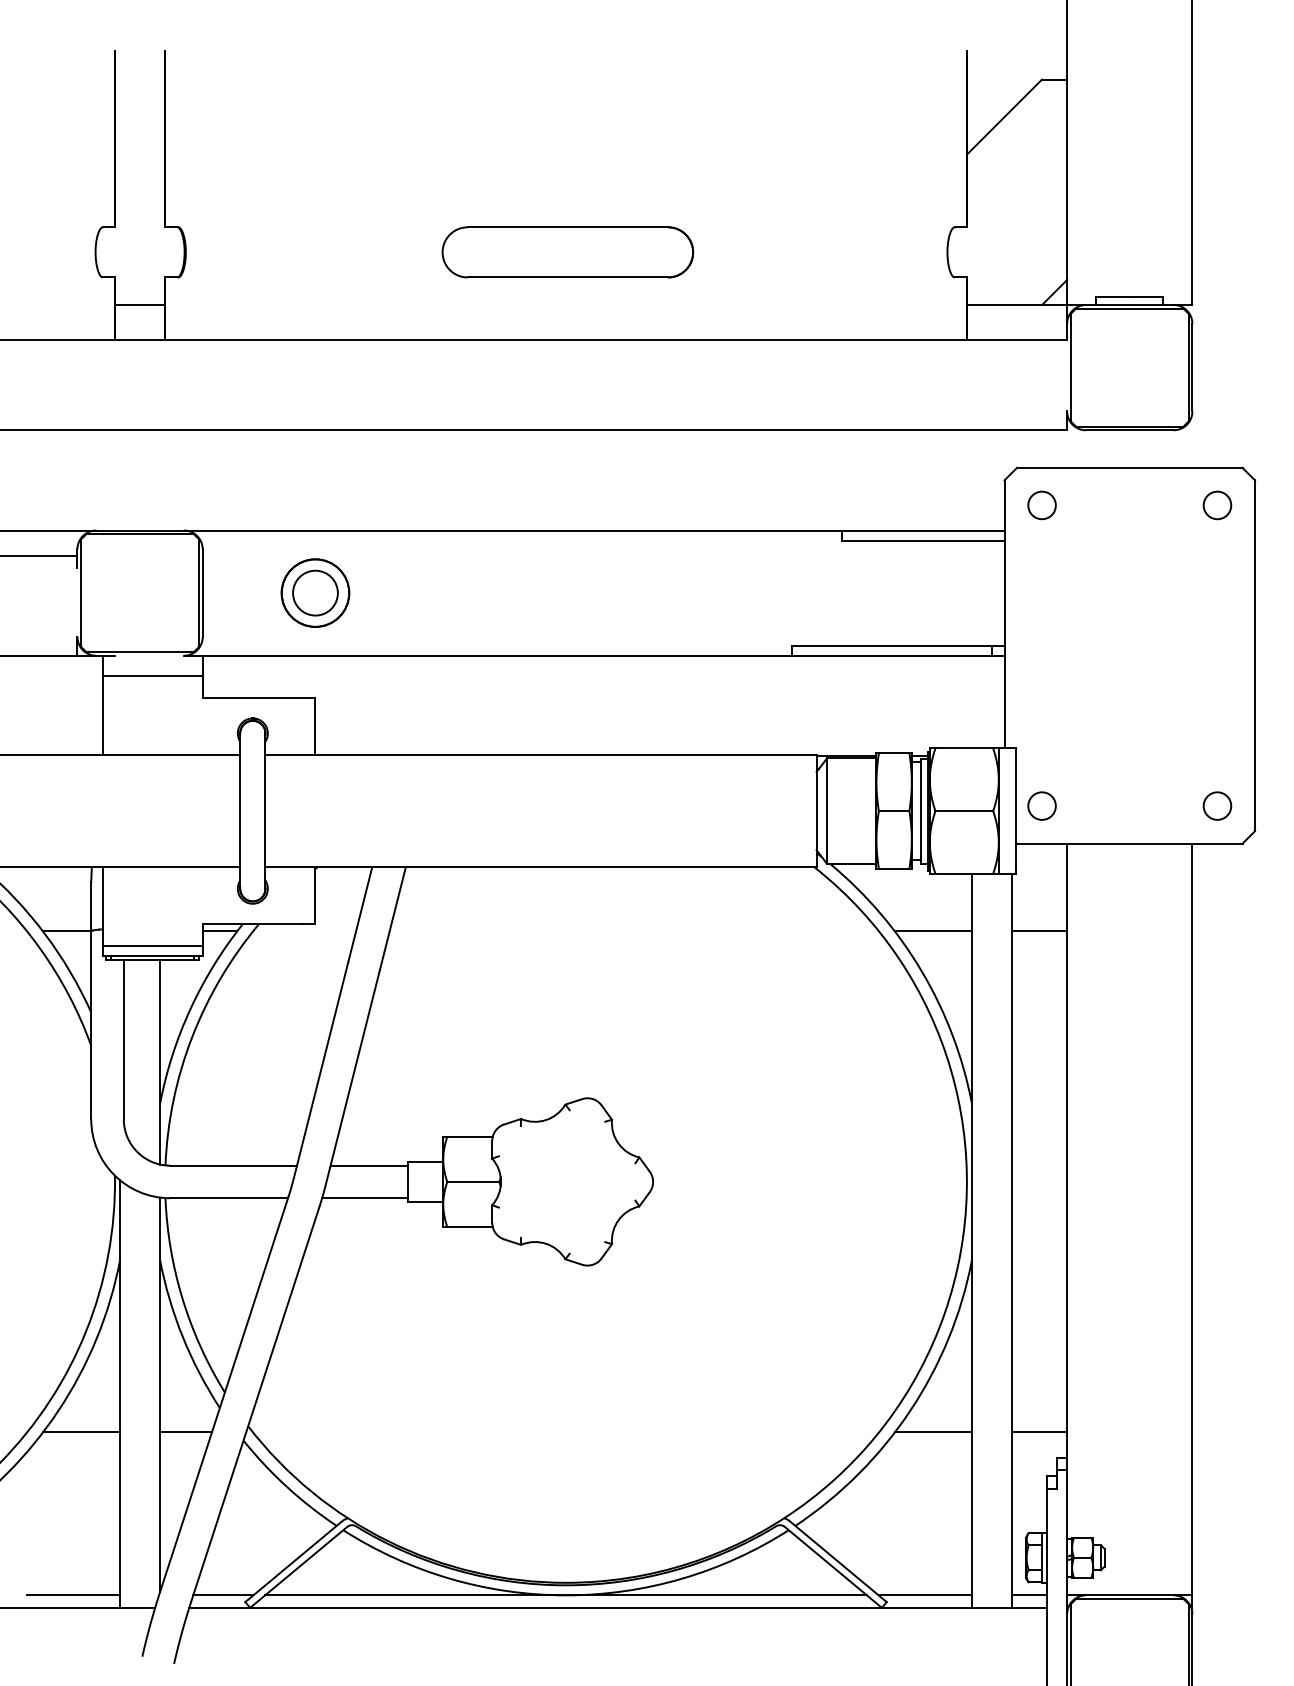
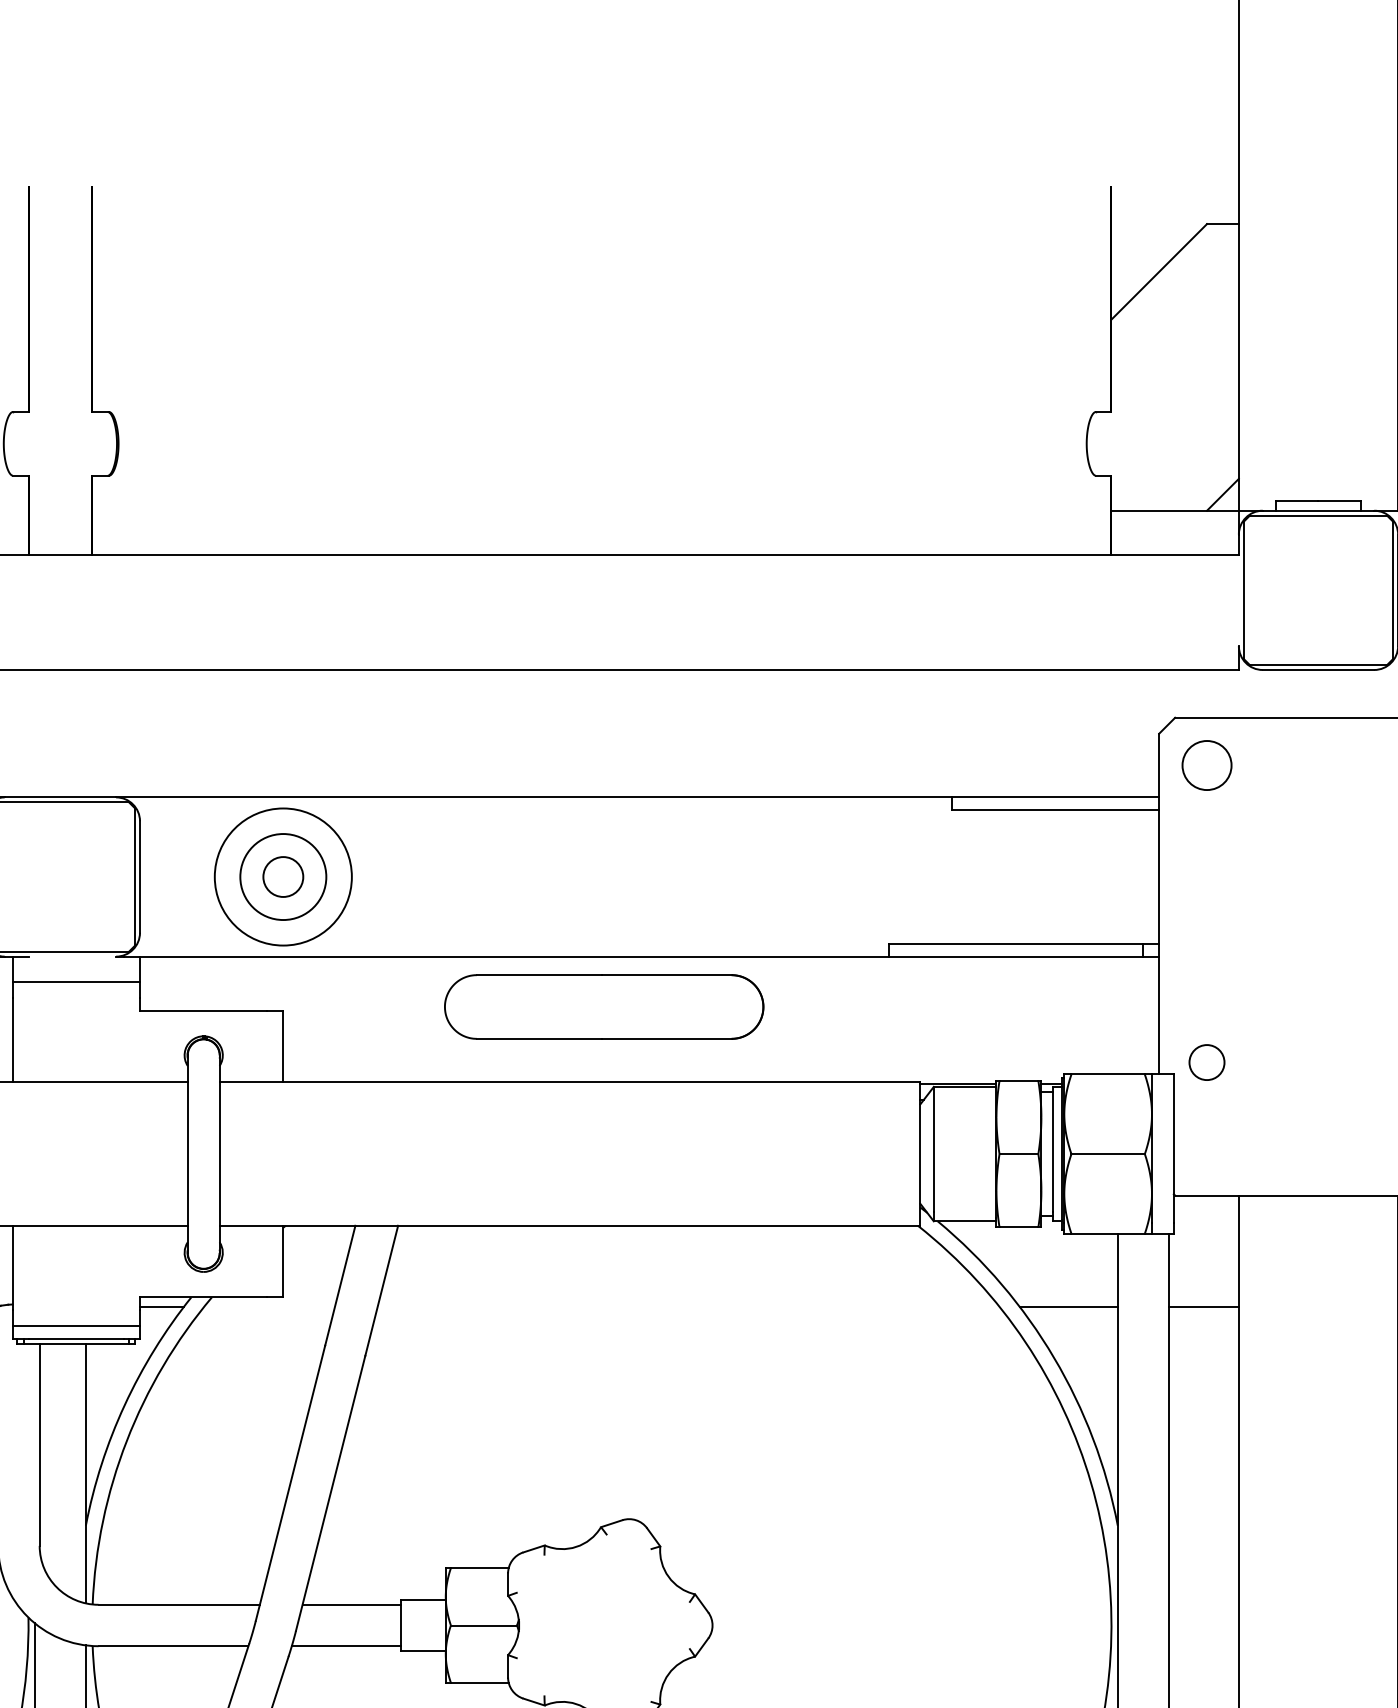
part: (567, 252) -> (603, 1007), moved
line: (140, 305) -> (60, 511), removed
circle: (1041, 505) -> (1206, 765), size x1.4
circle: (315, 592) -> (283, 876), size x0.7
circle: (315, 592) -> (283, 876), size x1.6
circle: (1041, 805) -> (1206, 1061), moved

